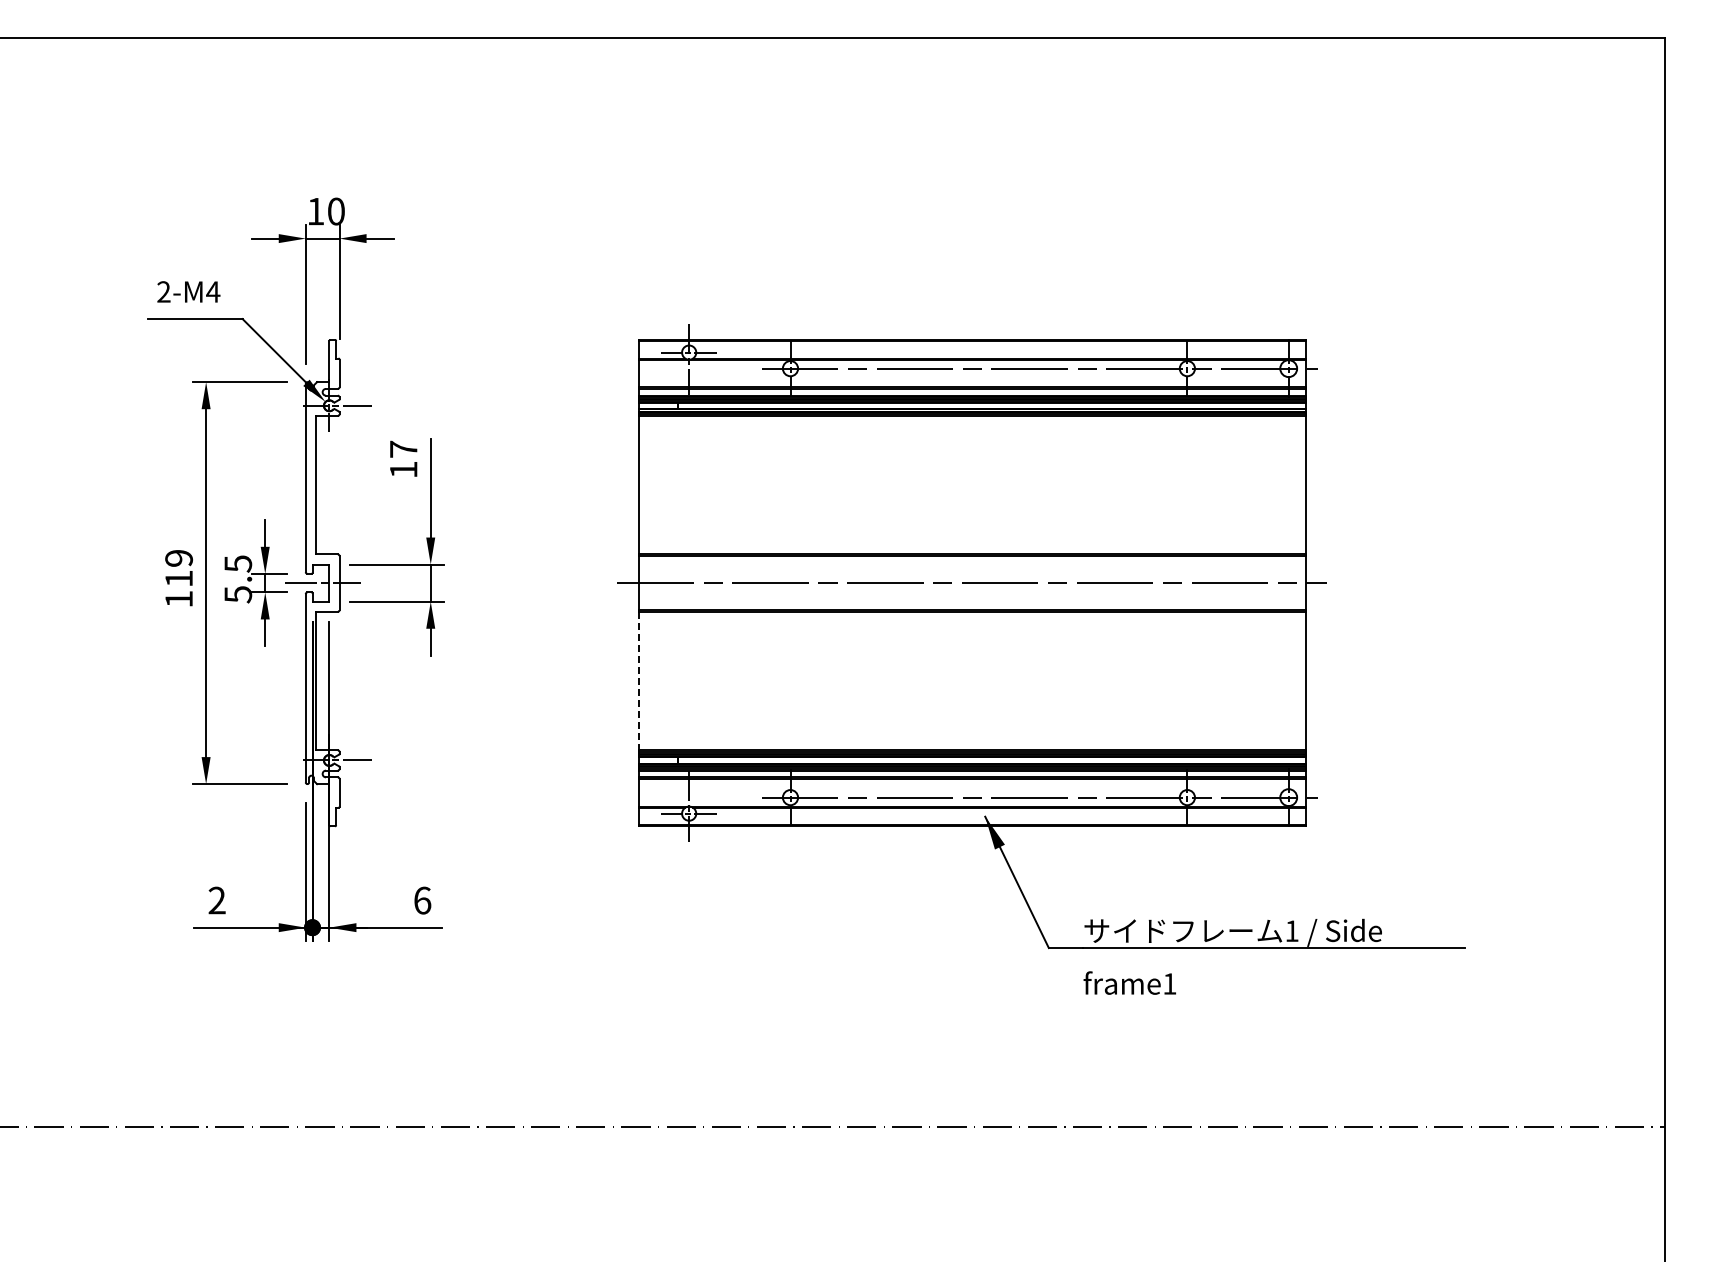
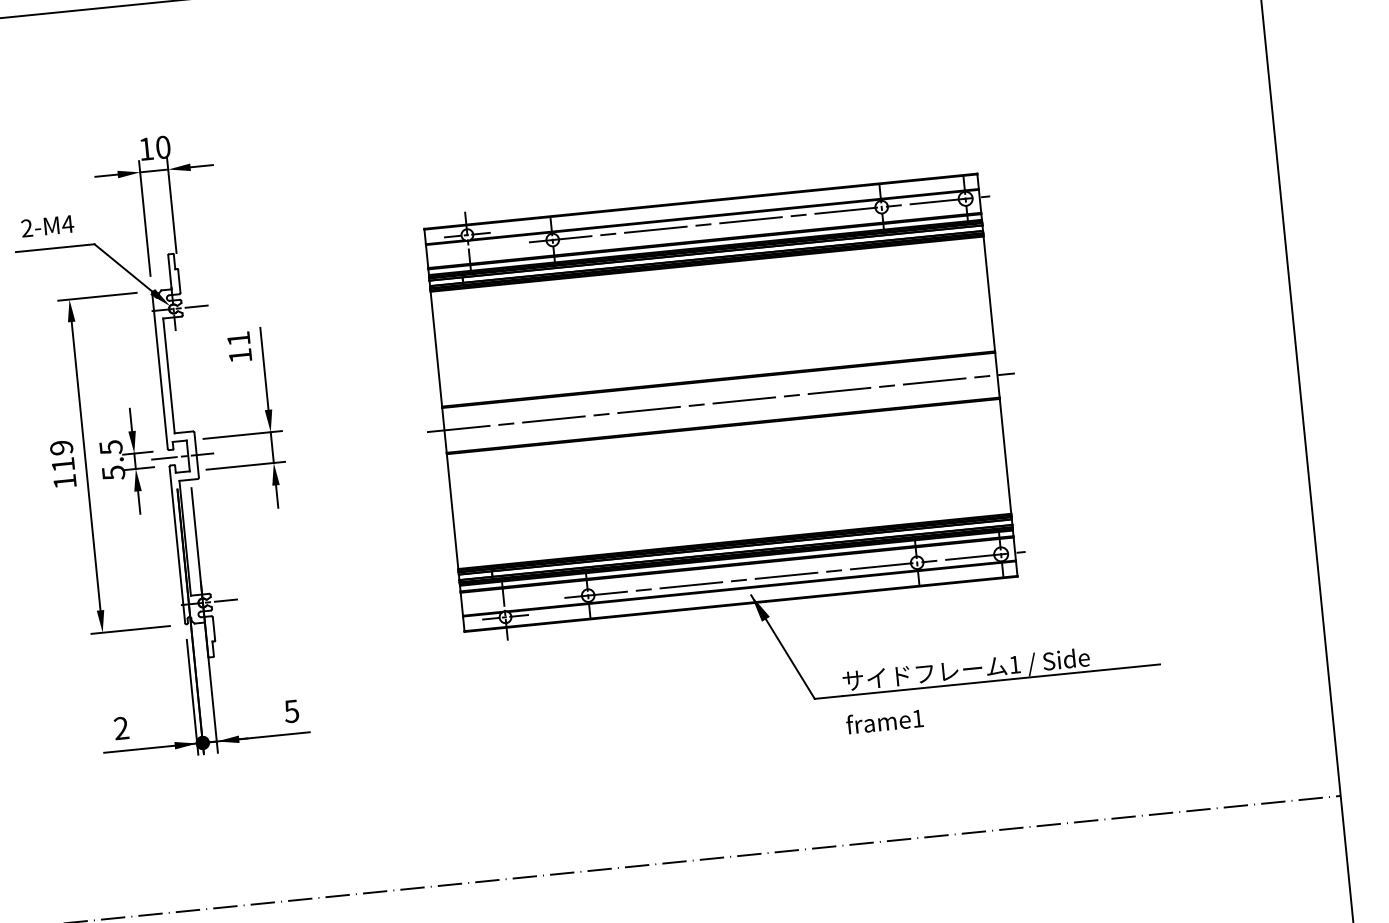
text: (403, 448) -> (238, 338), 17 -> 11
line: (638, 681) -> (452, 511), dashed -> solid
text: (422, 900) -> (291, 711), 6 -> 5

